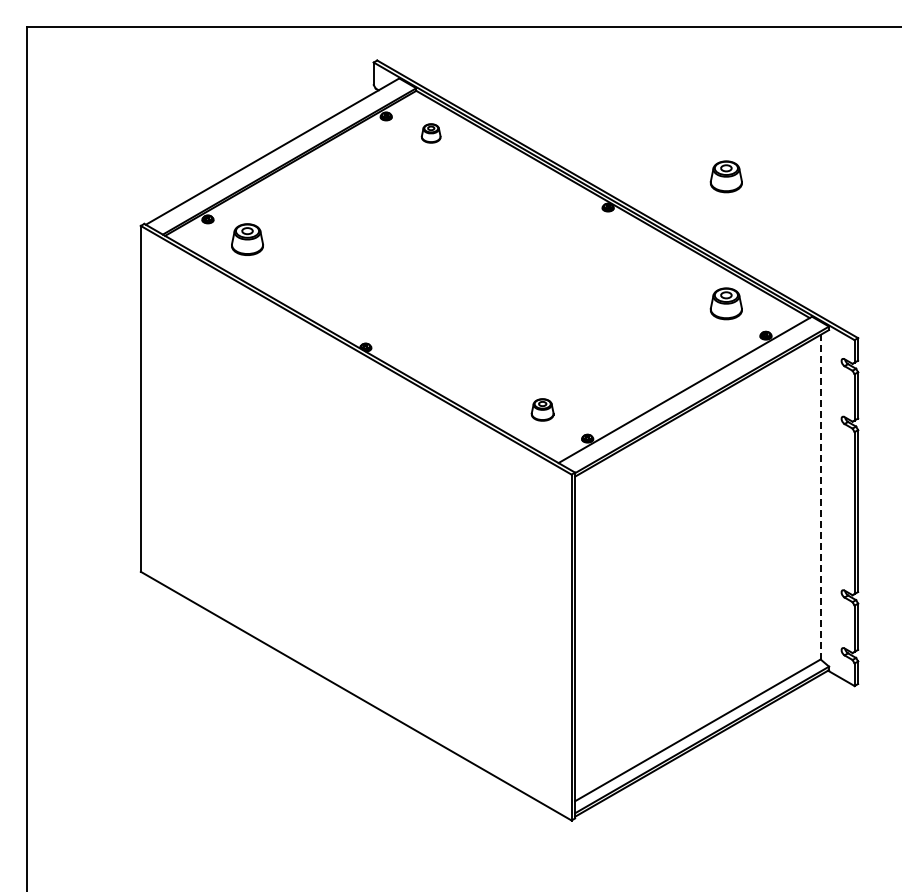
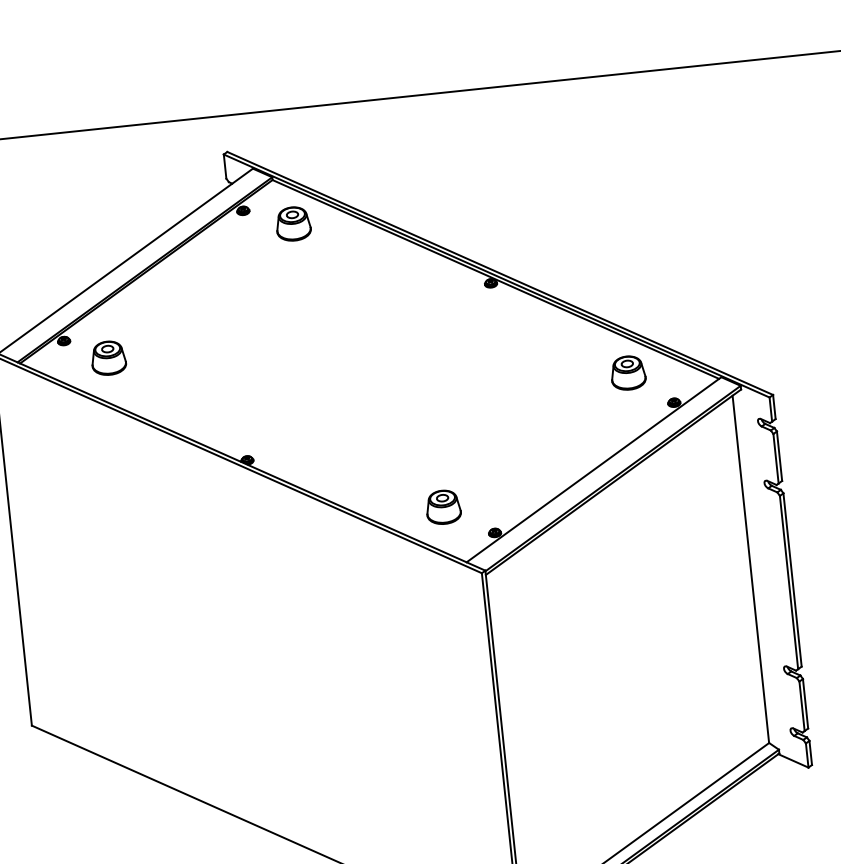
part: (430, 133) -> (292, 224), size x1.67
part: (725, 176) -> (613, 236), removed
part: (542, 409) -> (443, 506), size x1.43
line: (820, 496) -> (750, 568), dashed -> solid

